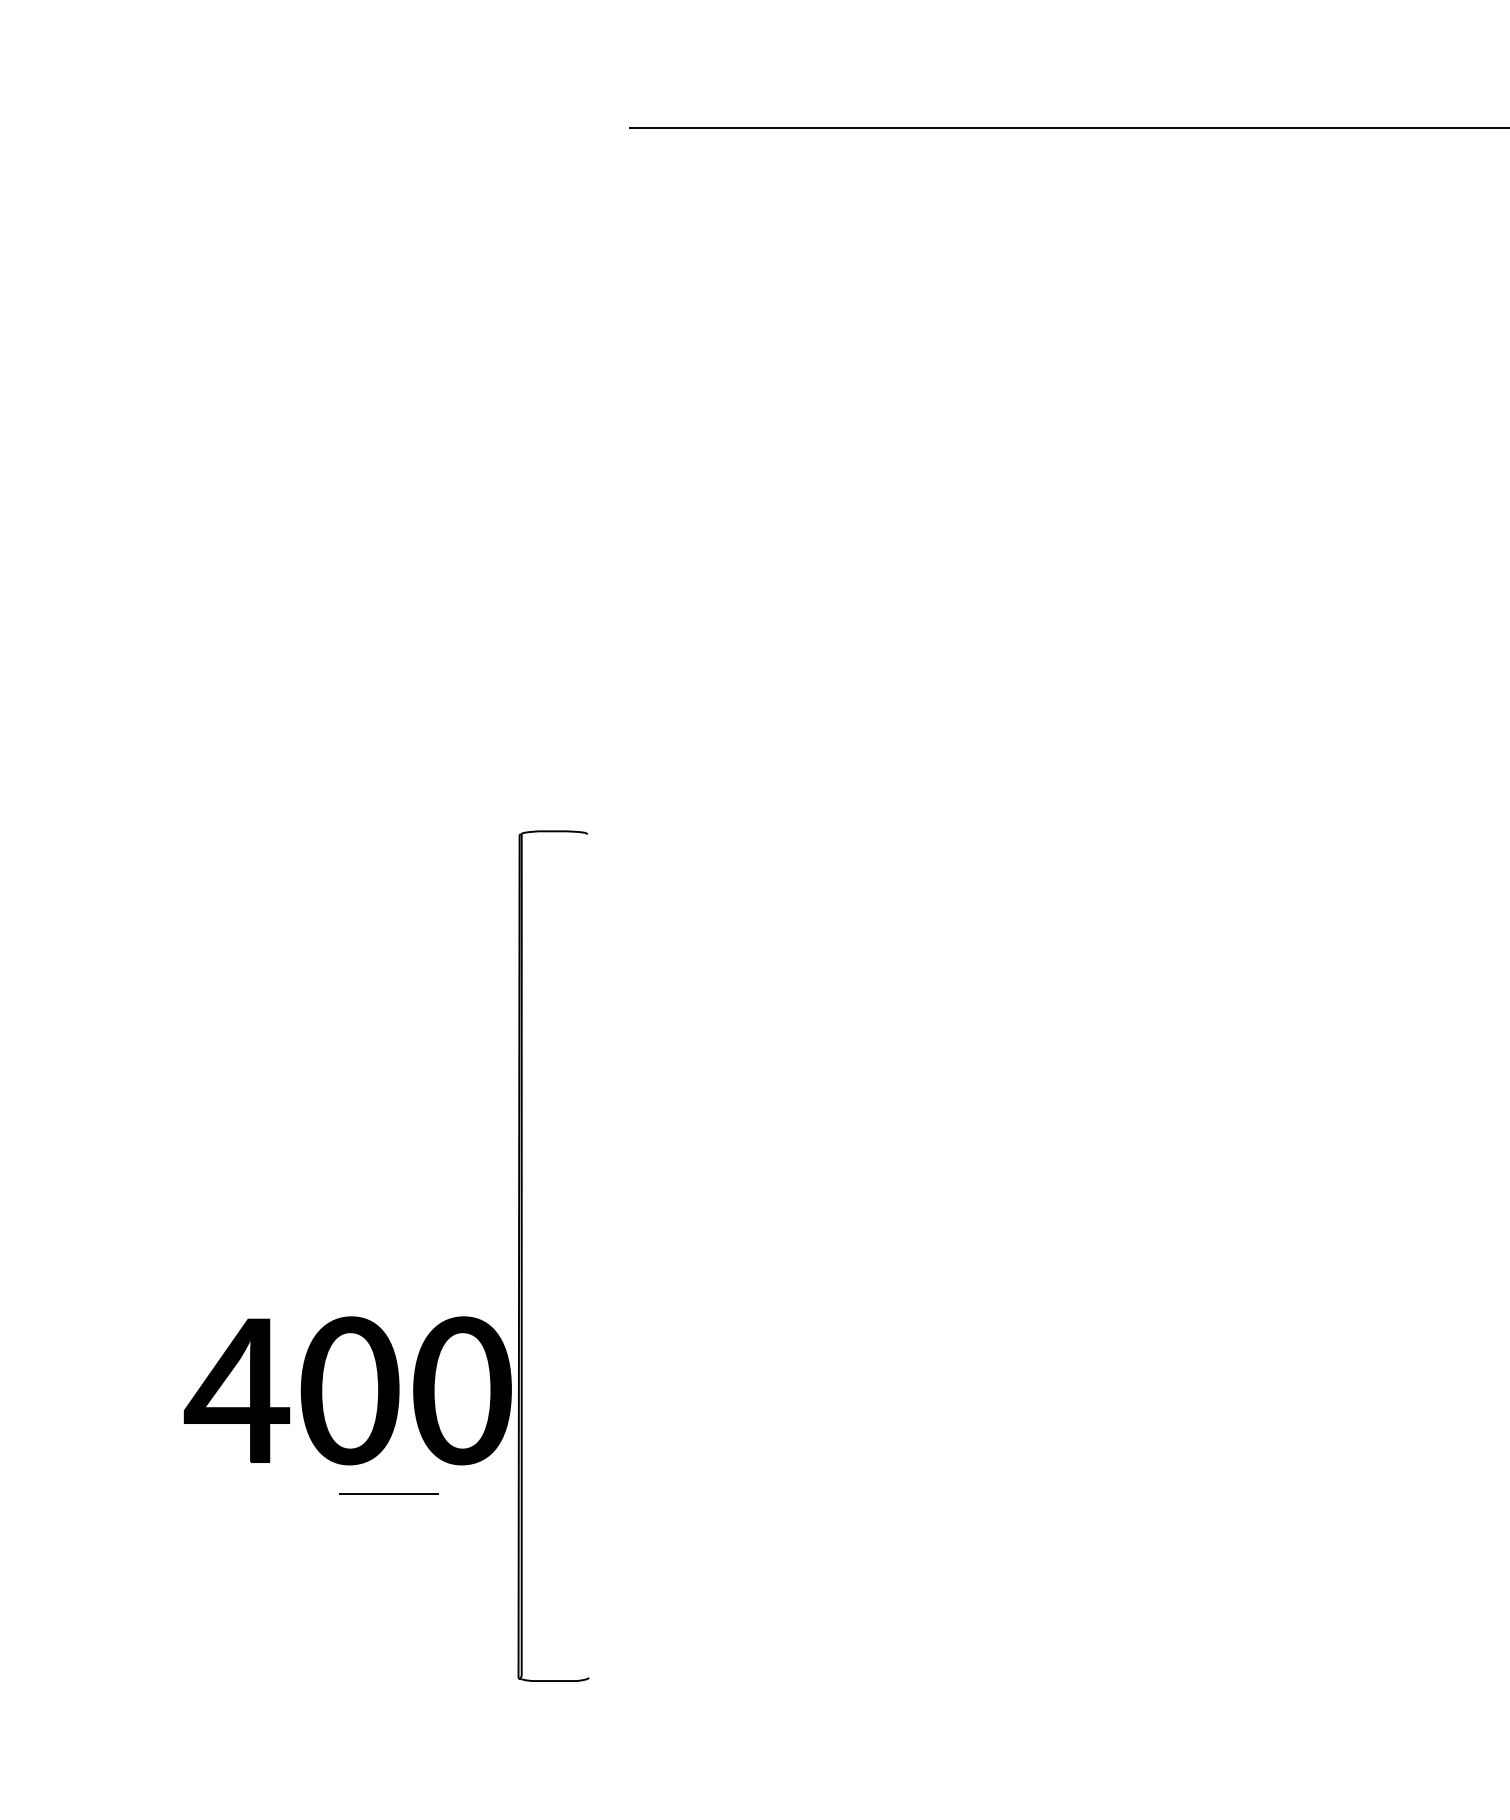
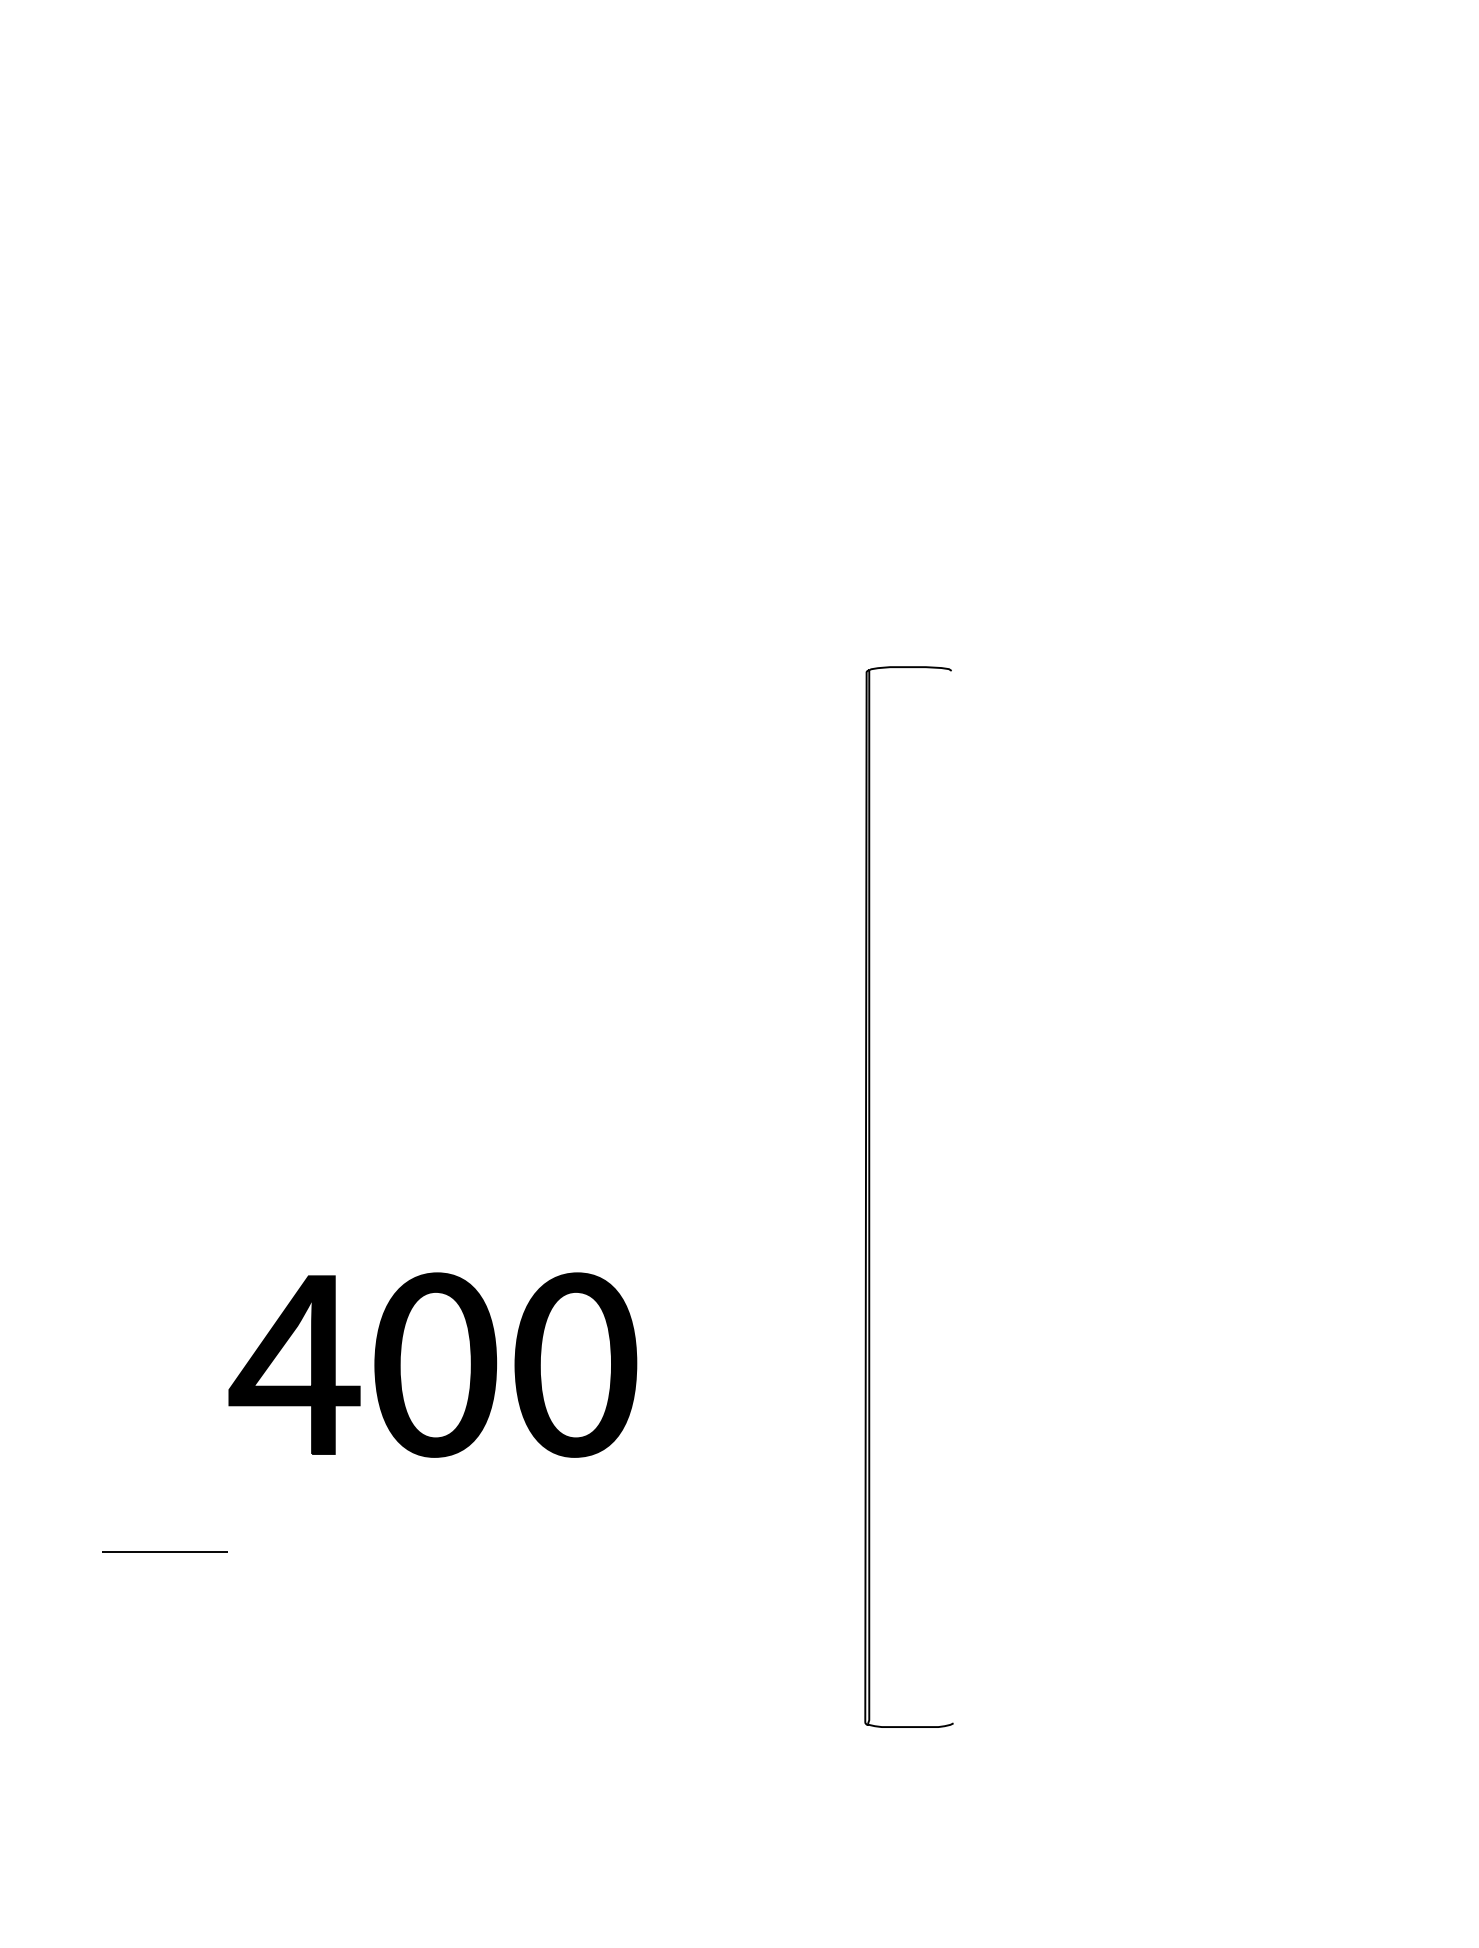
part: (522, 1255) -> (870, 1196), moved
line: (388, 1493) -> (164, 1551), moved

